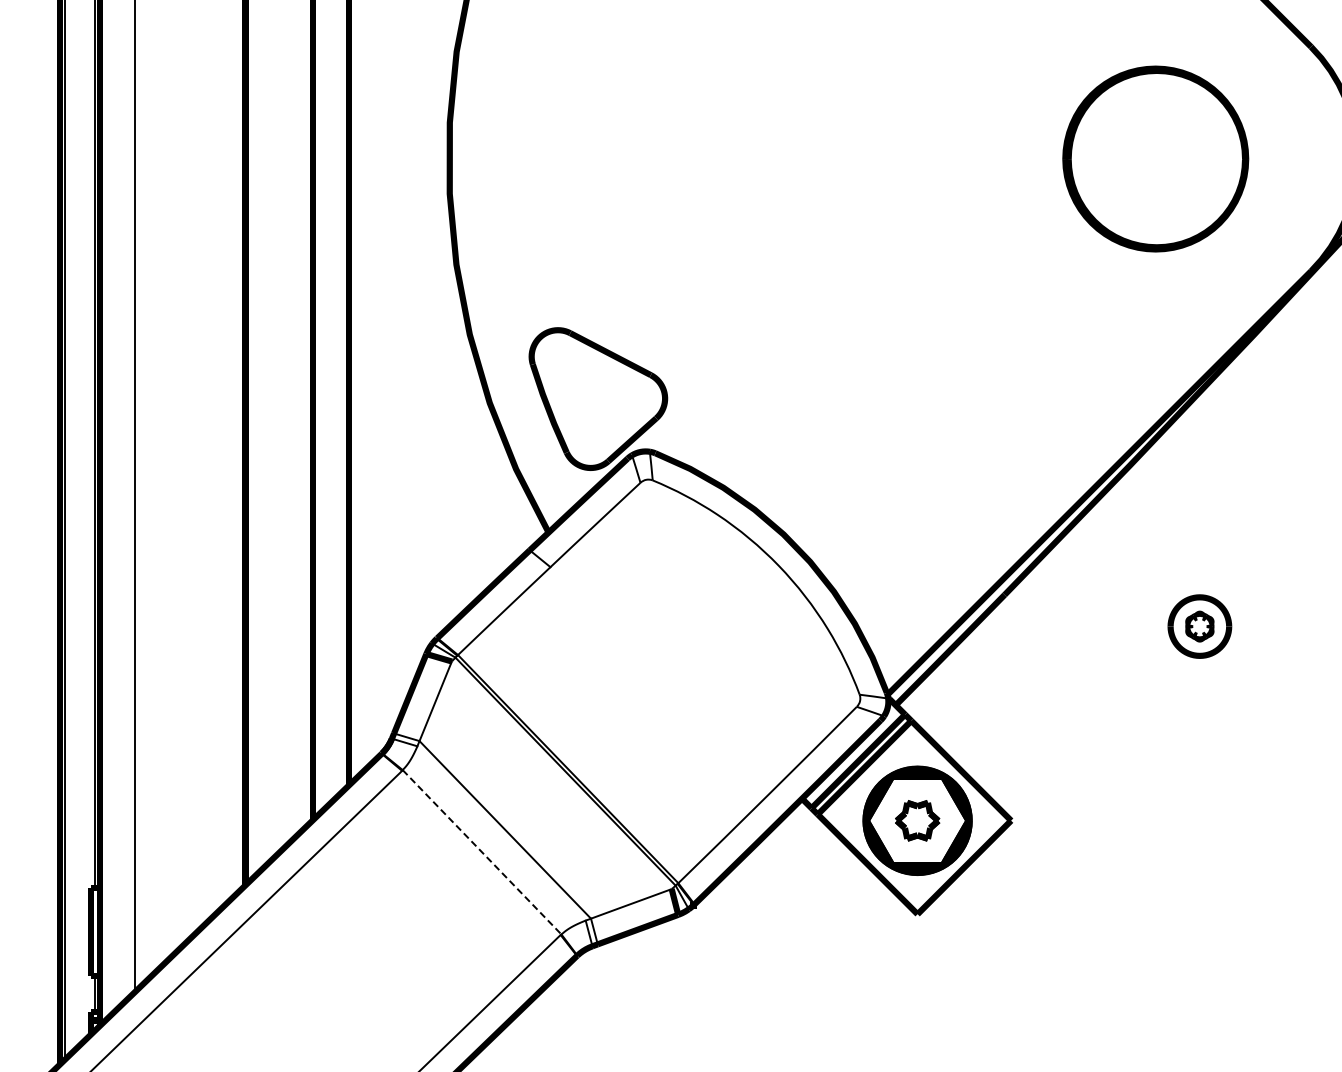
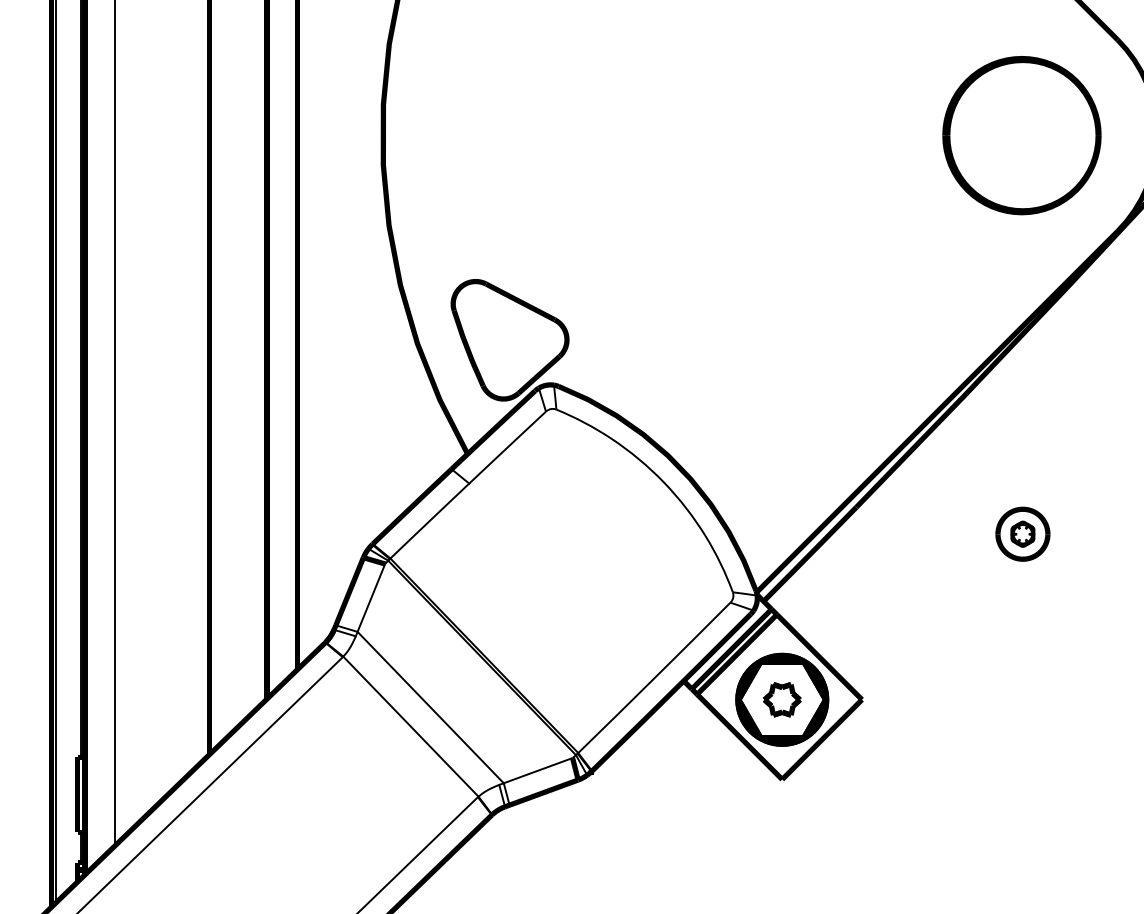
part: (1155, 158) -> (1021, 135), moved
line: (482, 852) -> (411, 726), dashed -> solid

